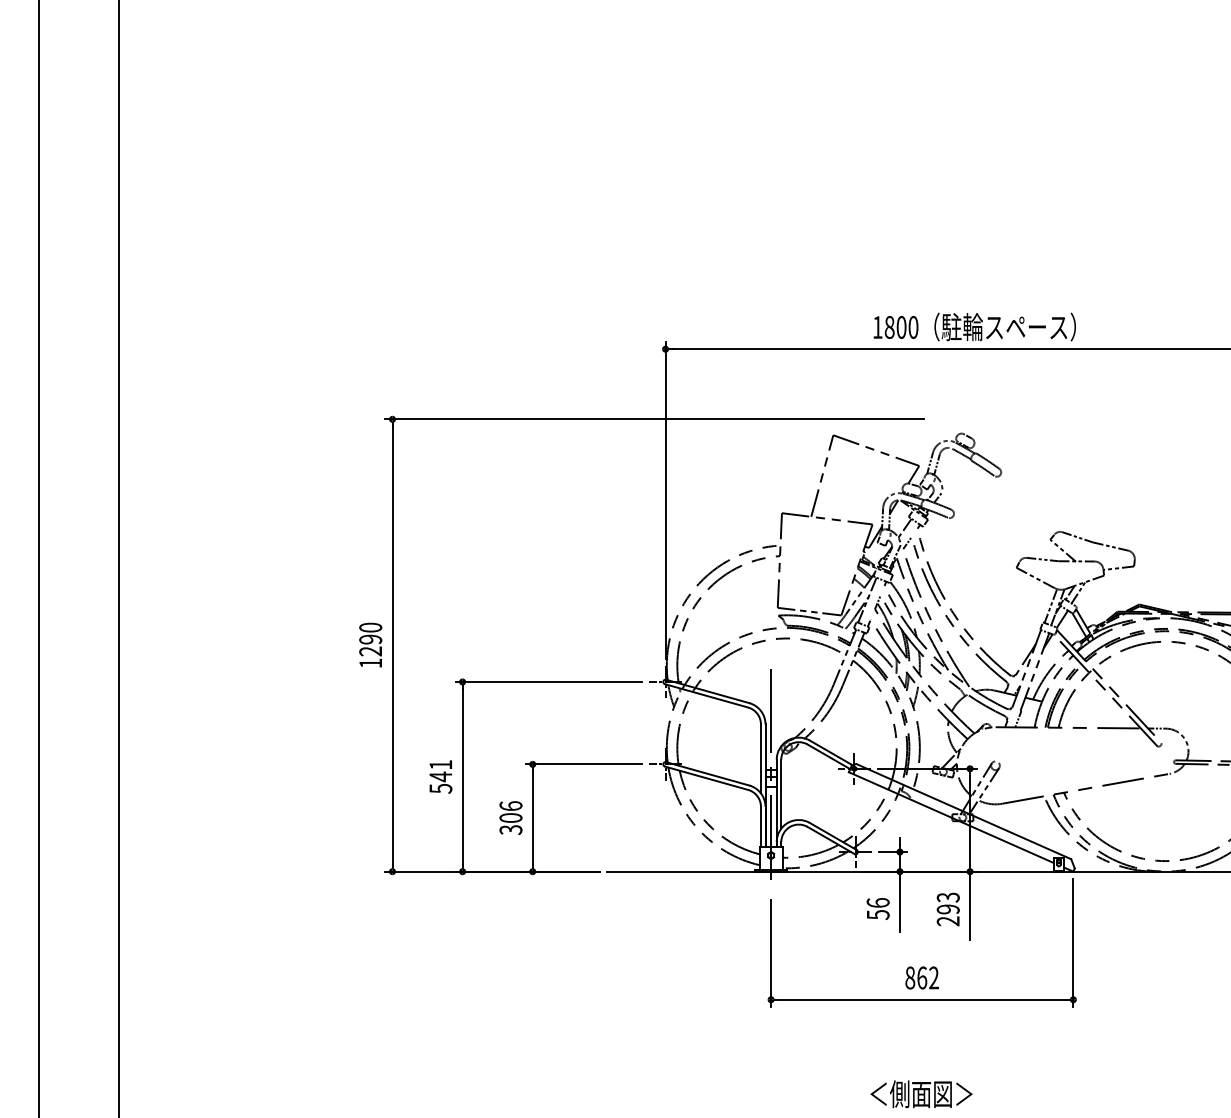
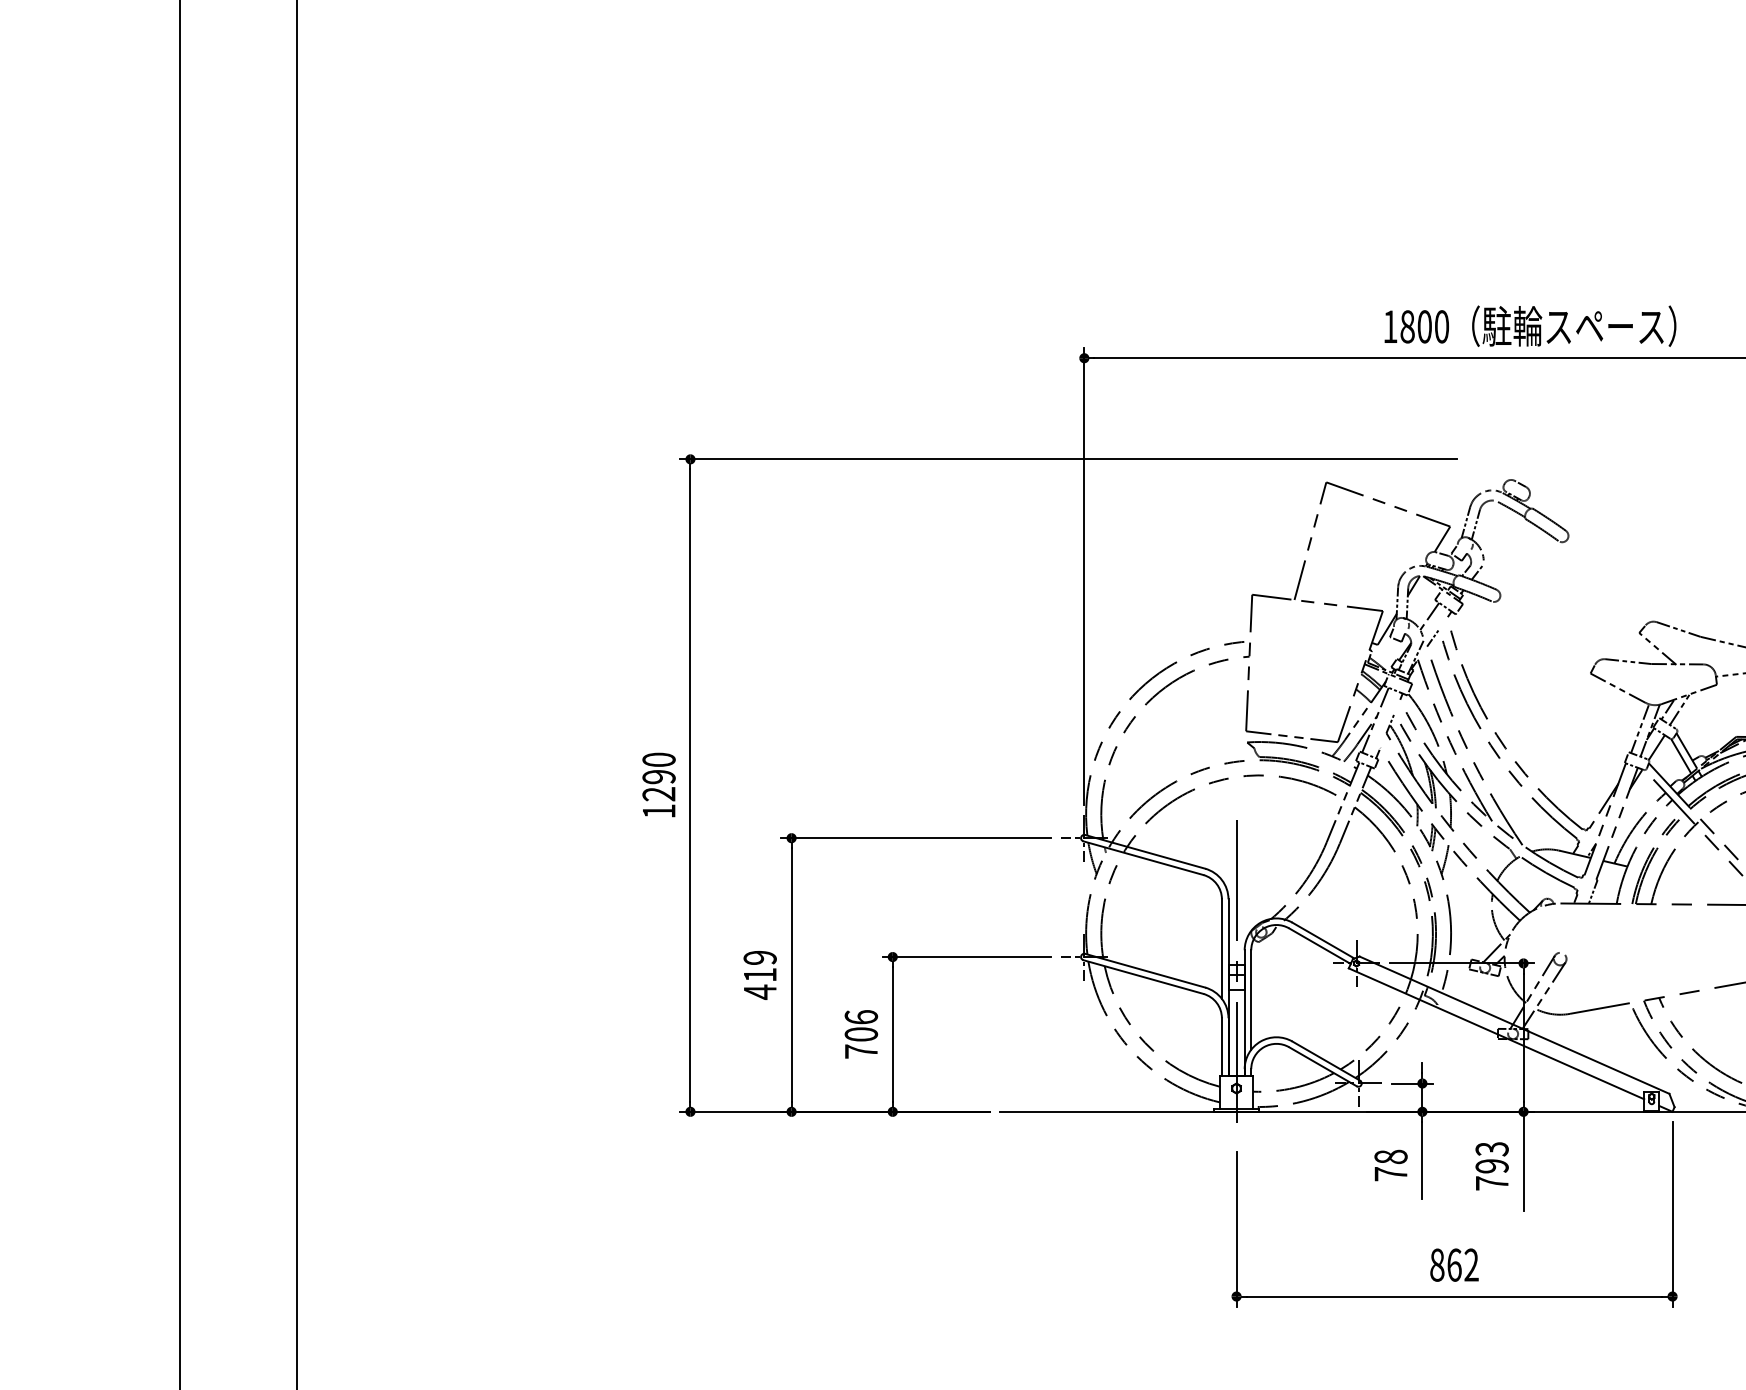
text: (440, 777) -> (759, 975), 541 -> 419
text: (510, 830) -> (860, 1052), 306 -> 706
text: (877, 908) -> (1390, 1164), 56 -> 78
text: (947, 921) -> (1490, 1183), 293 -> 793

